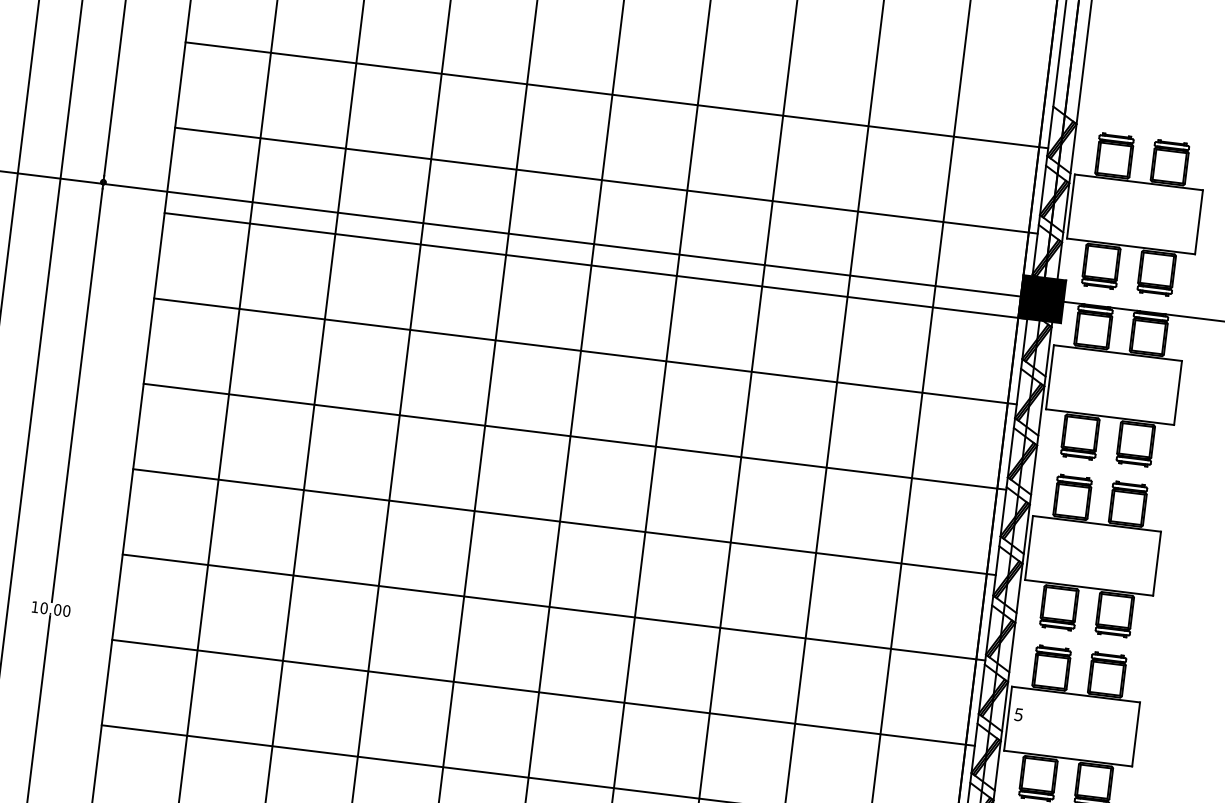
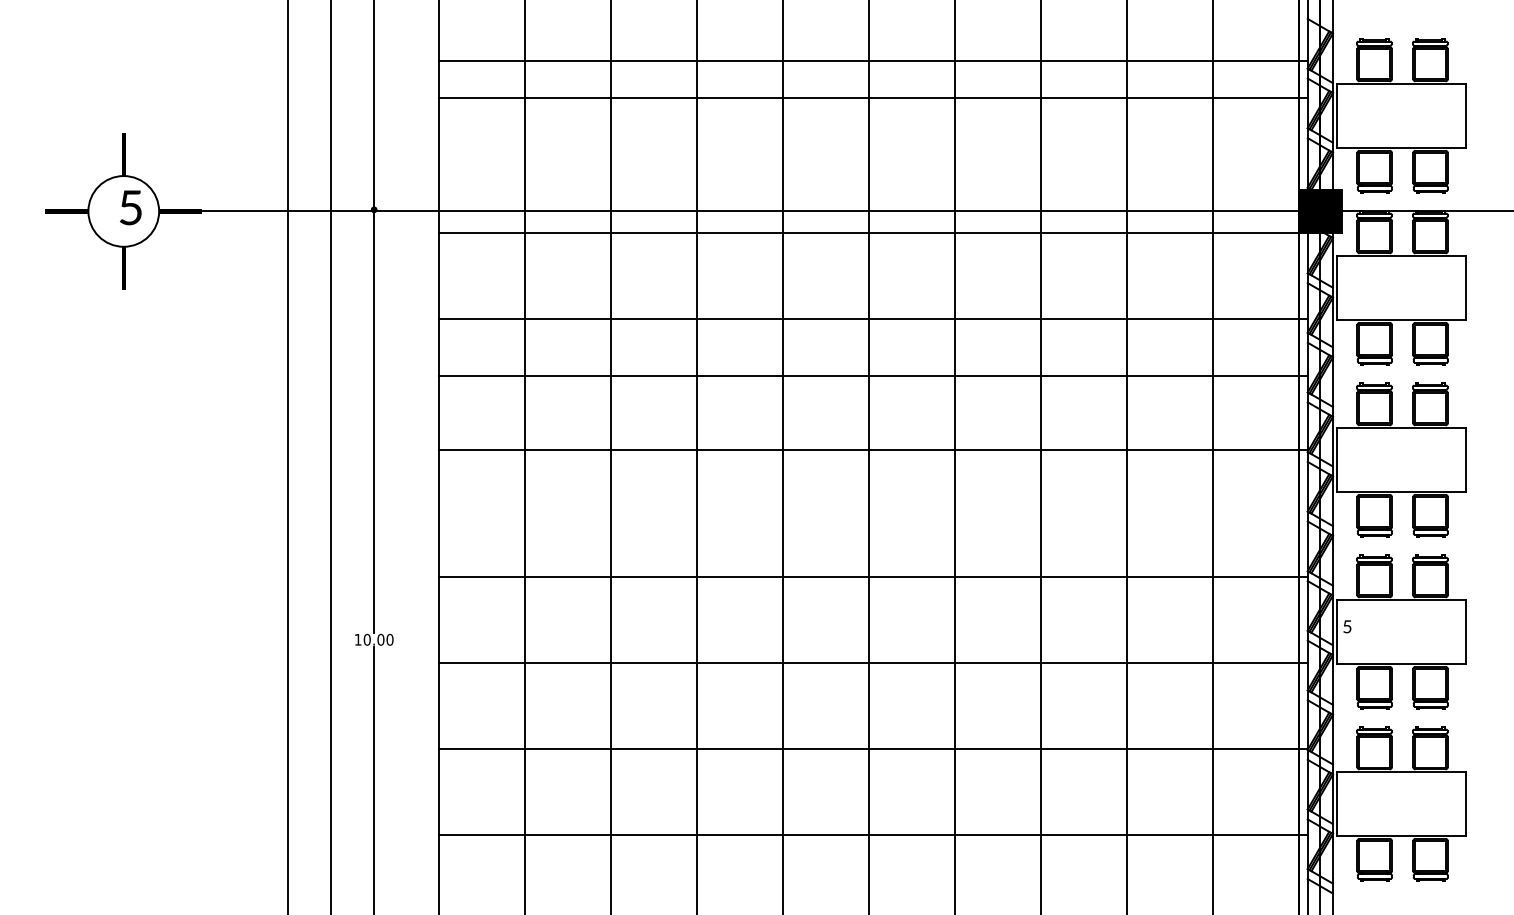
line: (605, 180) -> (872, 97), moved
line: (574, 436) -> (872, 375), moved
line: (563, 521) -> (872, 449), moved

